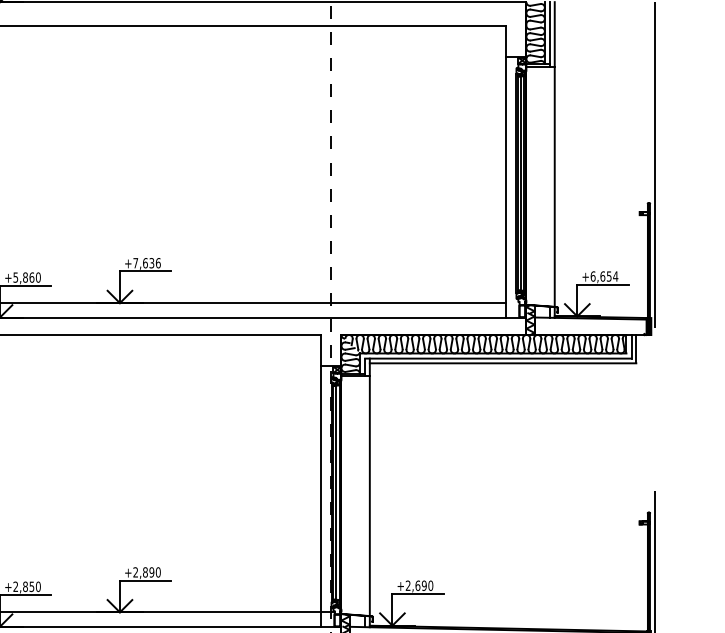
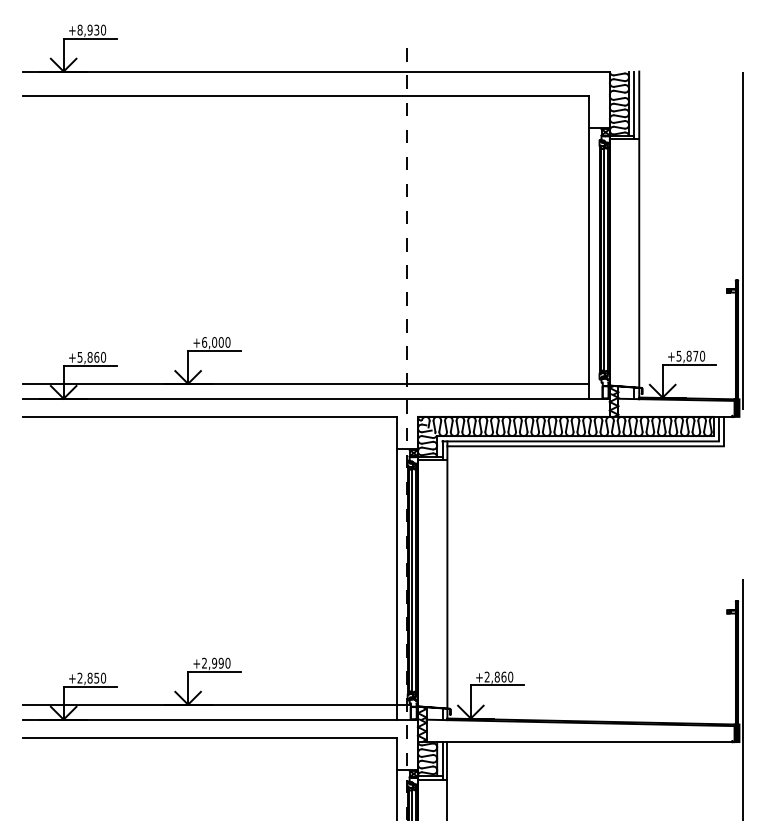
text: (147, 263) -> (216, 342), +7,636 -> +6,000
text: (604, 275) -> (690, 355), +6,654 -> +5,870
text: (145, 572) -> (214, 663), +2,890 -> +2,990
text: (421, 585) -> (500, 676), +2,690 -> +2,860

